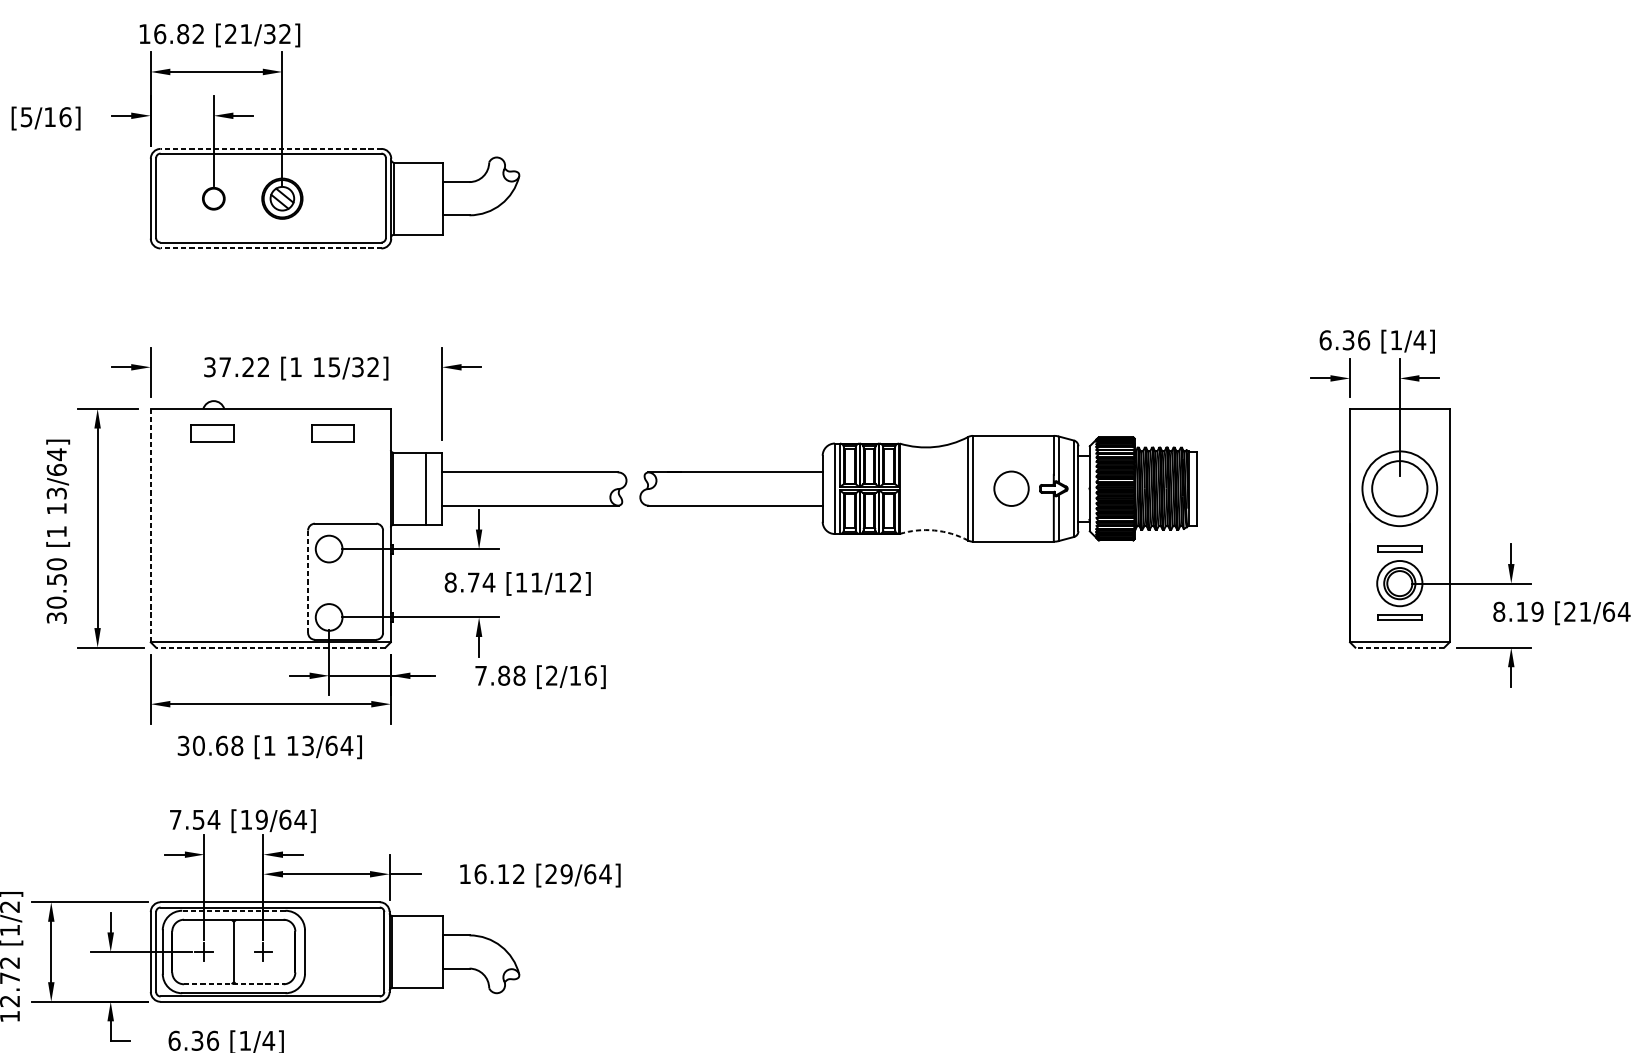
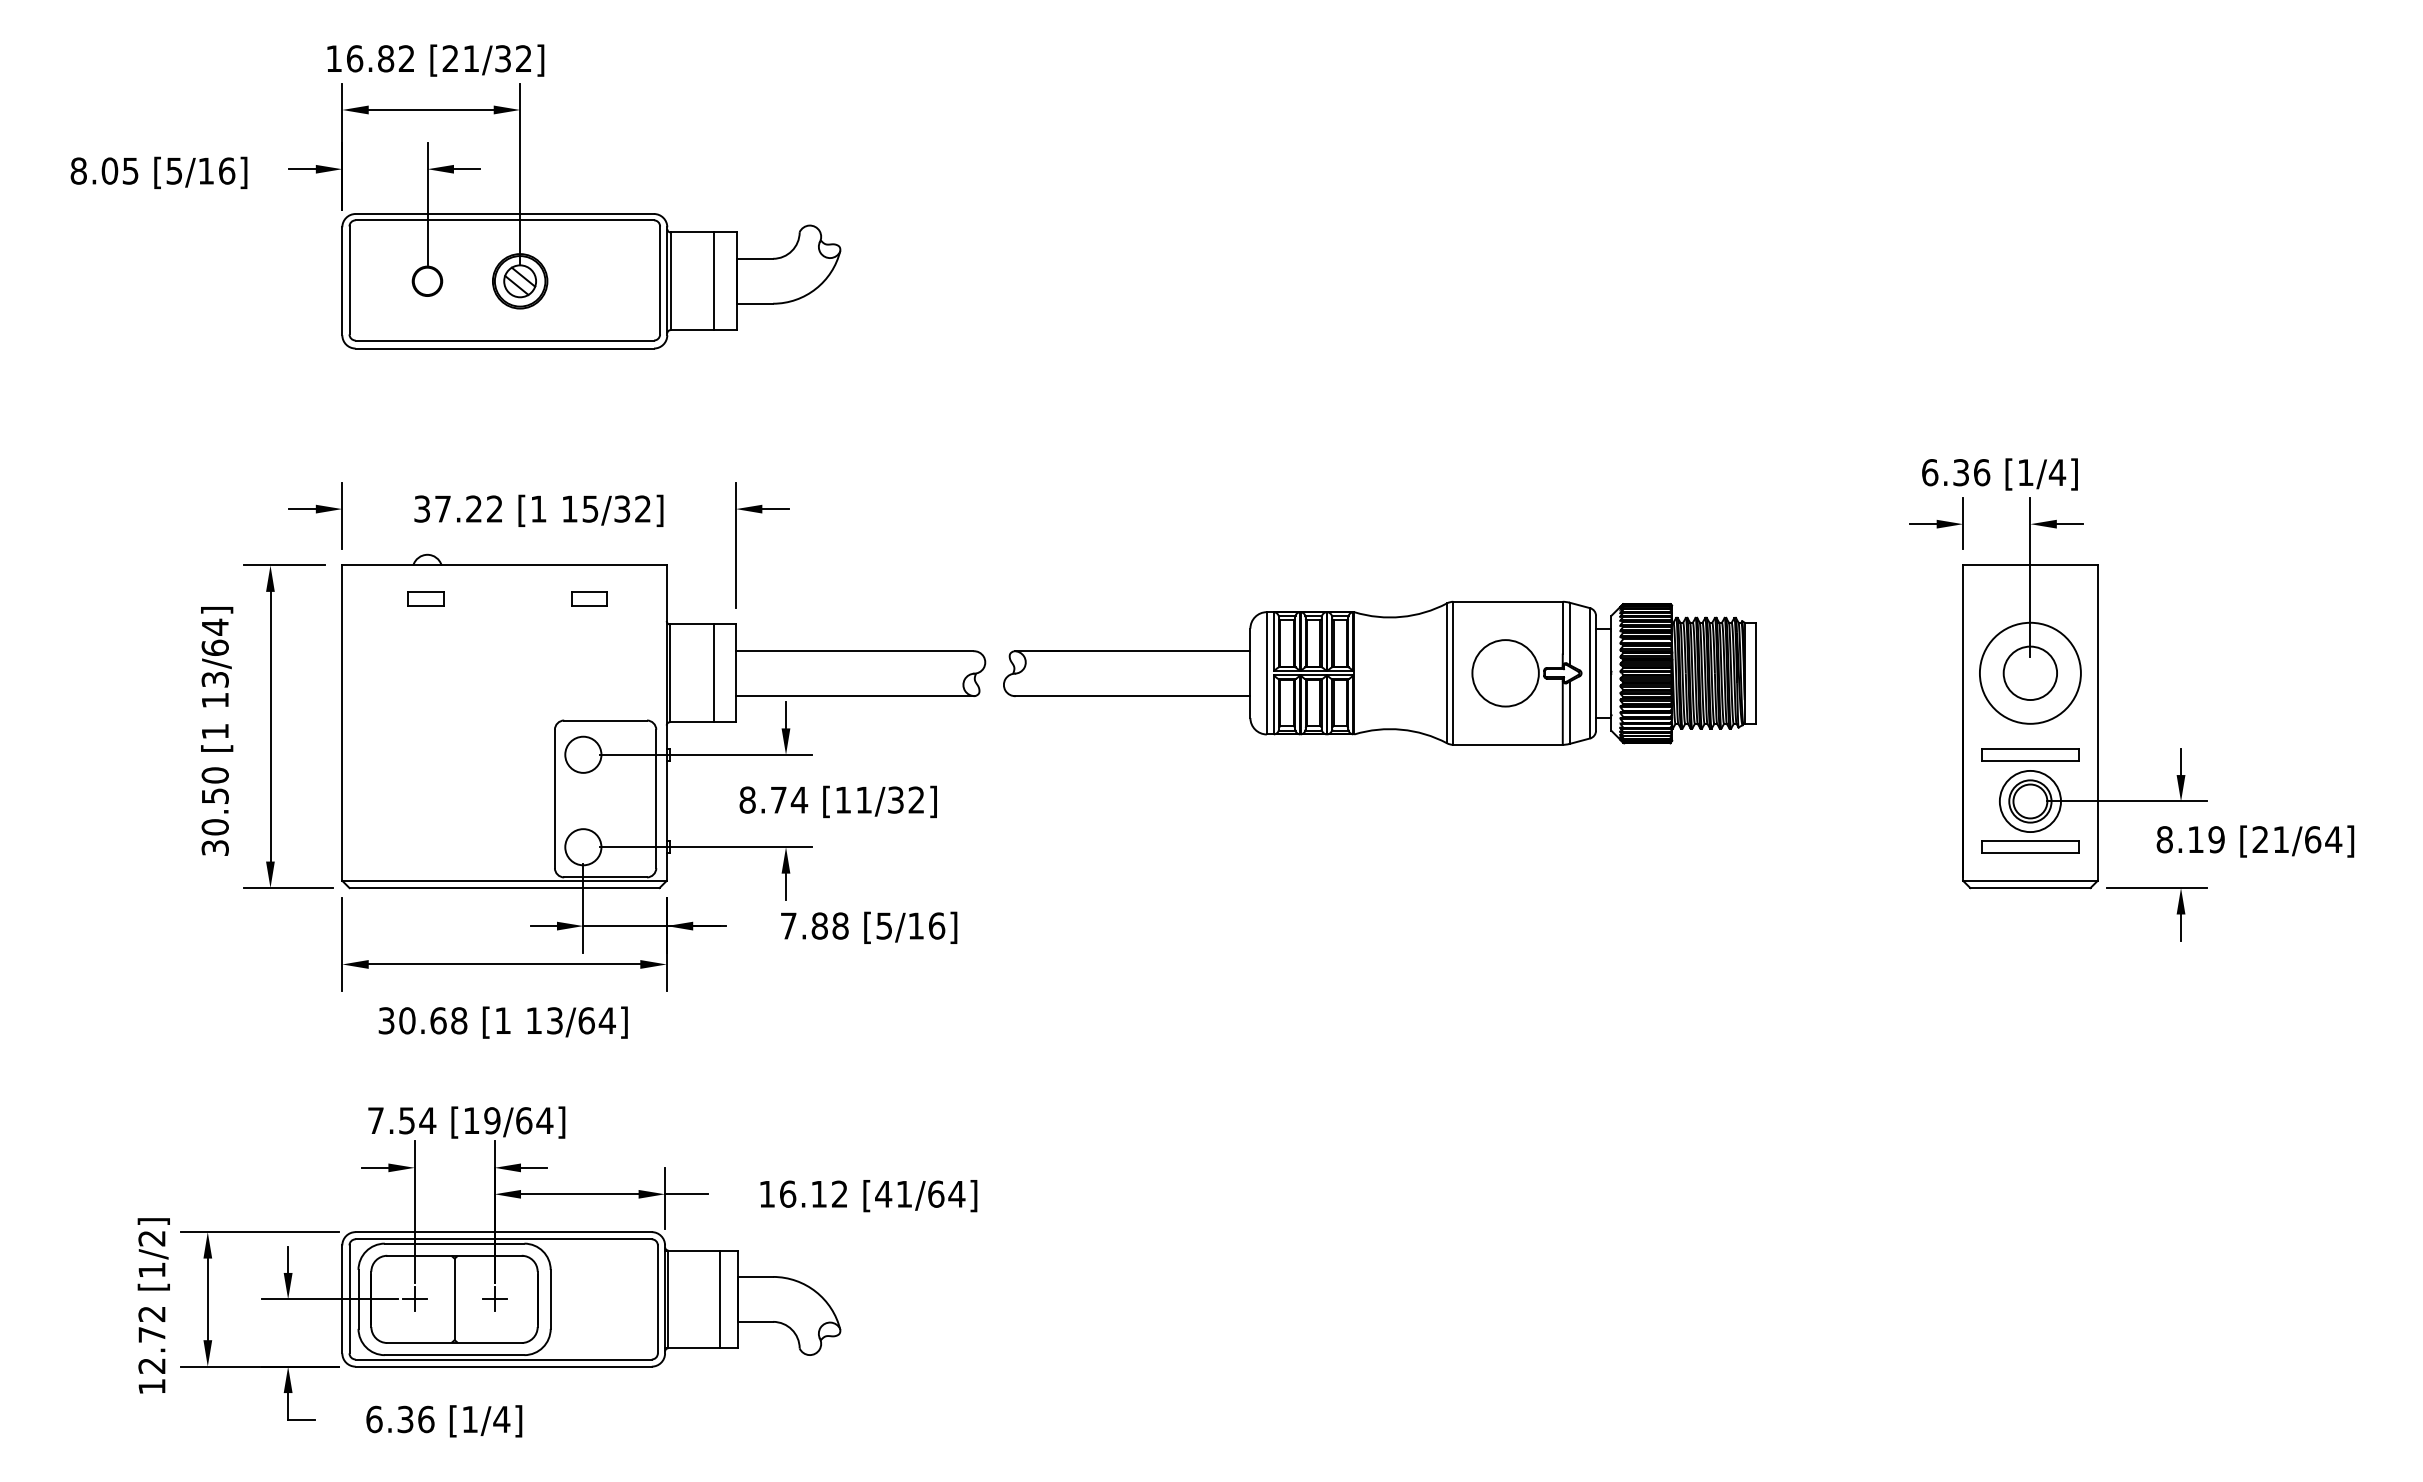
line: (270, 149) -> (504, 214), dashed -> solid
line: (425, 198) -> (713, 281), added
line: (270, 248) -> (504, 348), dashed -> solid
part: (212, 433) -> (425, 598), size x0.62
part: (333, 433) -> (589, 598), size x0.62
circle: (1011, 488) -> (1505, 673), size x1.43
circle: (1399, 488) -> (2030, 673), size x0.71
line: (150, 525) -> (342, 723), dashed -> solid
arc: (934, 530) -> (1401, 729), dashed -> solid
part: (1399, 548) -> (2030, 754), size x1.67
line: (307, 582) -> (554, 799), dashed -> solid
text: (560, 582) -> (895, 799), [11/12] -> [11/32]
part: (1399, 616) -> (2030, 846), size x1.67
line: (270, 647) -> (504, 888), dashed -> solid
line: (1399, 647) -> (2029, 888), dashed -> solid
text: (551, 675) -> (883, 925), [2/16] -> [5/16]
text: (558, 873) -> (893, 1193), [29/64] -> [41/64]
line: (233, 910) -> (454, 1243), dashed -> solid
line: (429, 952) -> (719, 1299), added
line: (234, 984) -> (455, 1343), dashed -> solid

